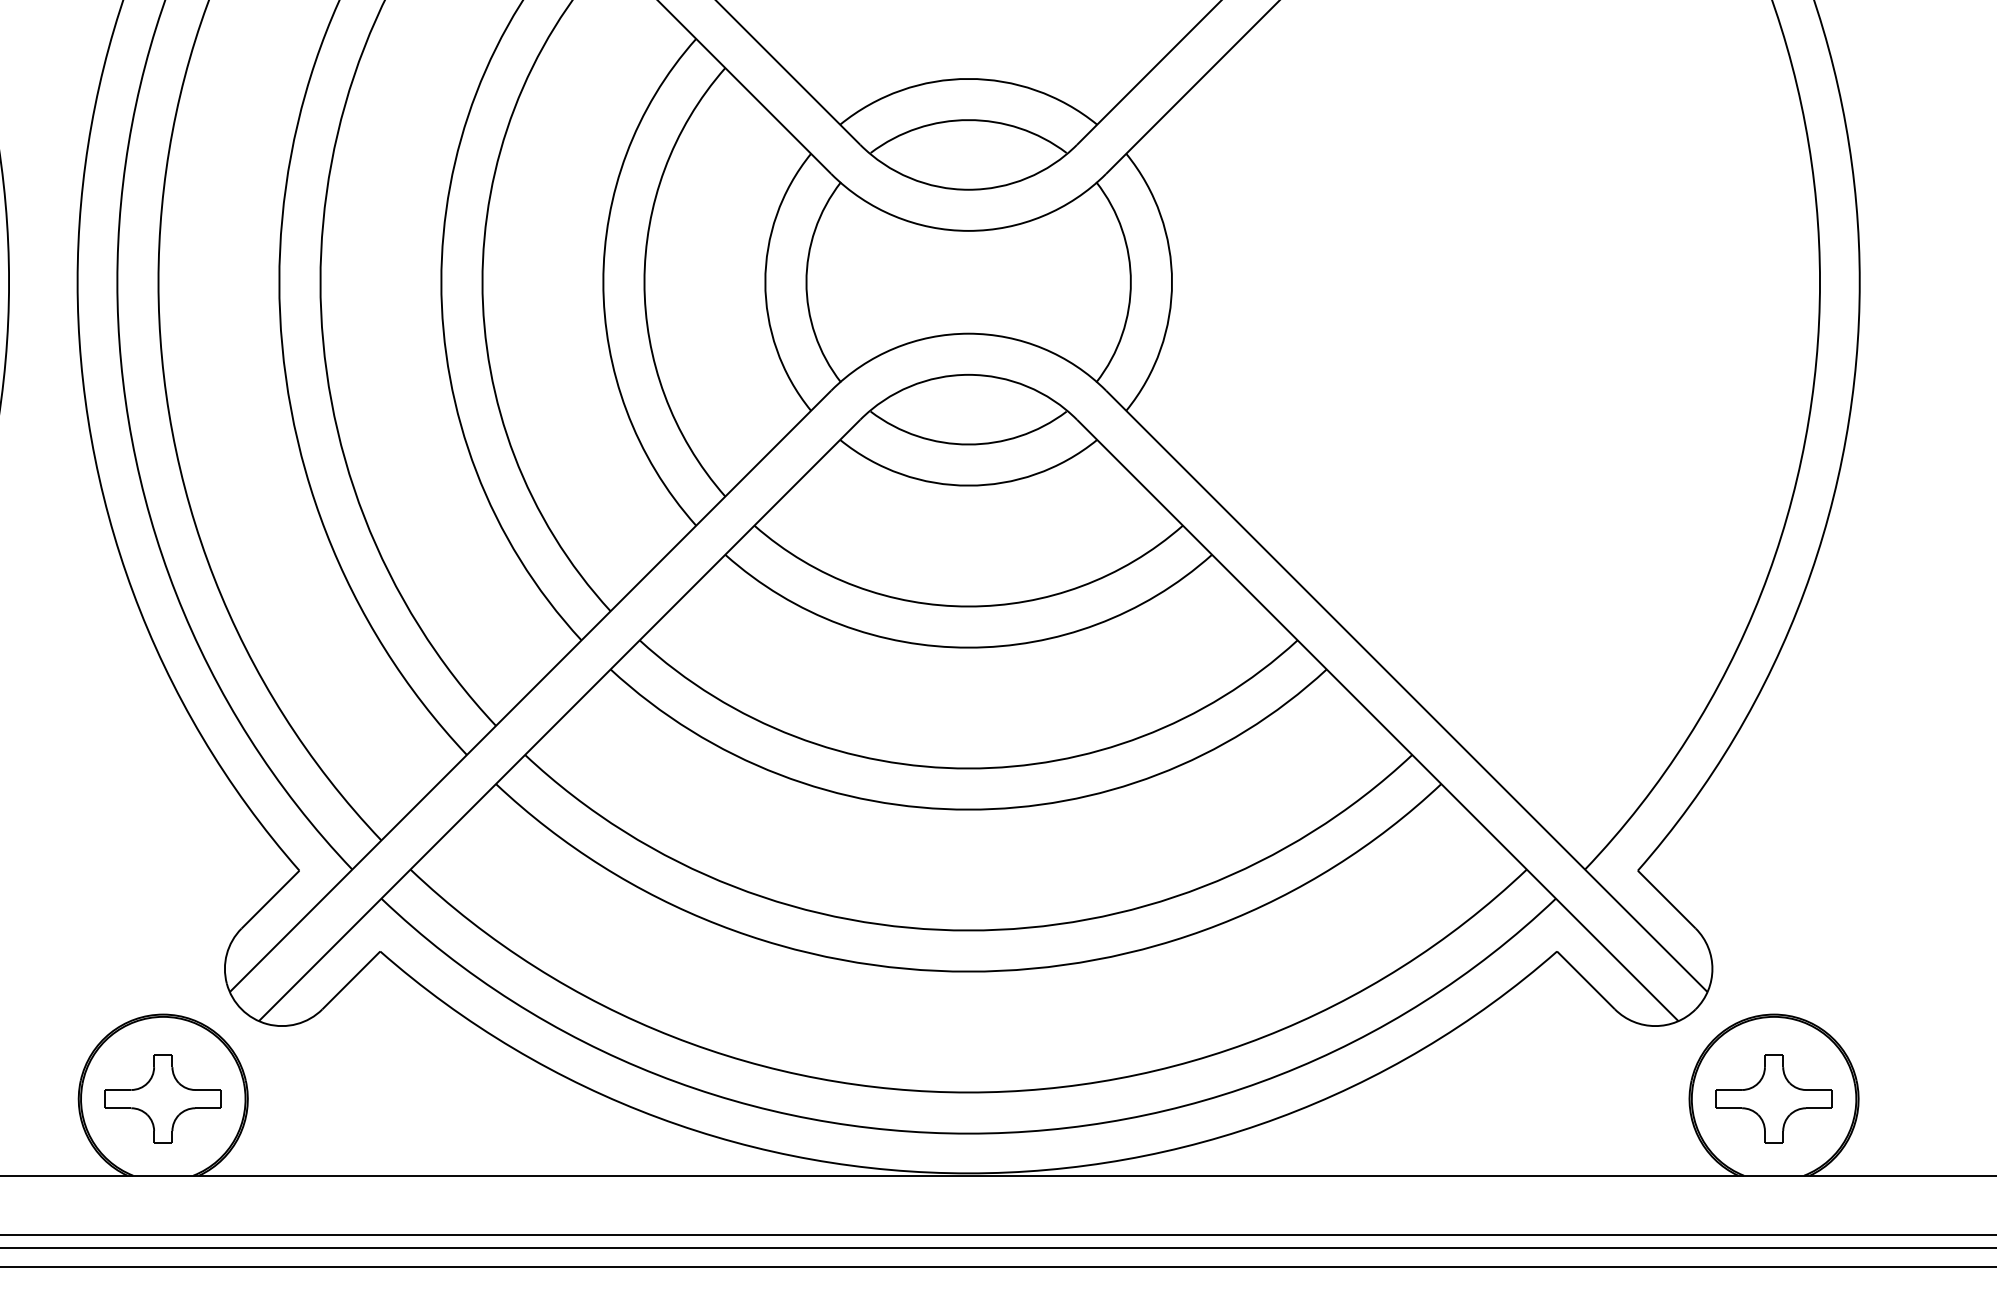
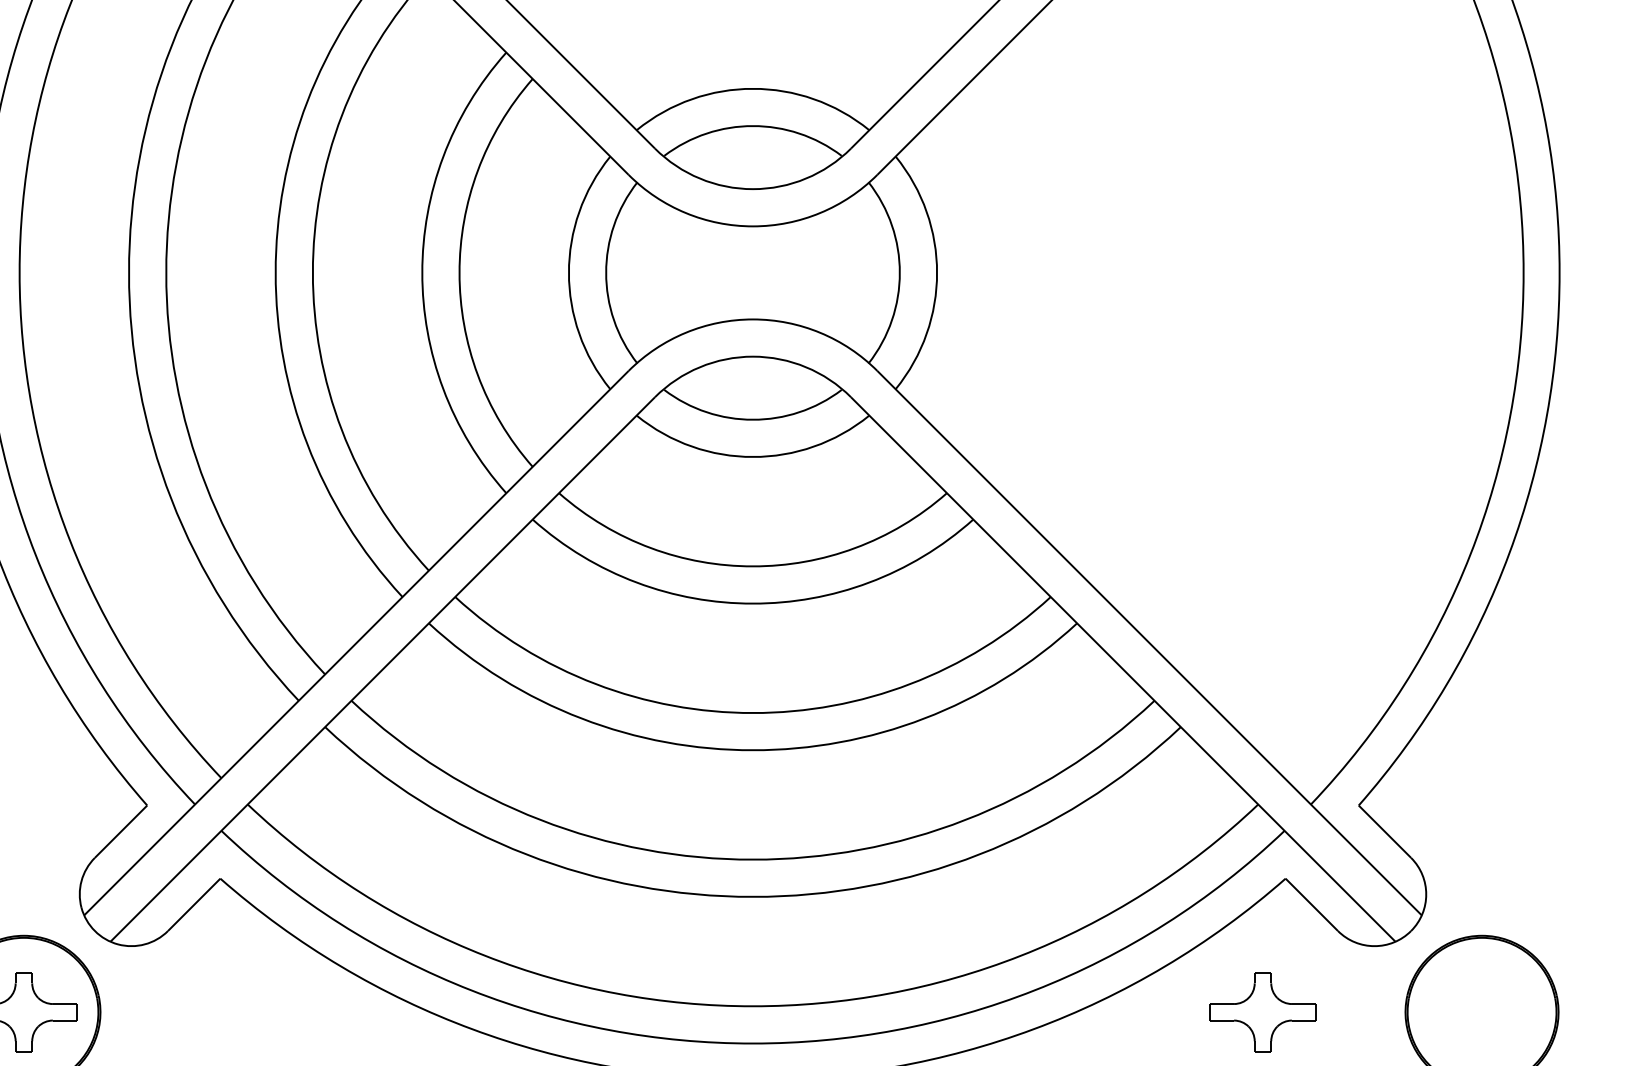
part: (1773, 1098) -> (1262, 1011), moved

